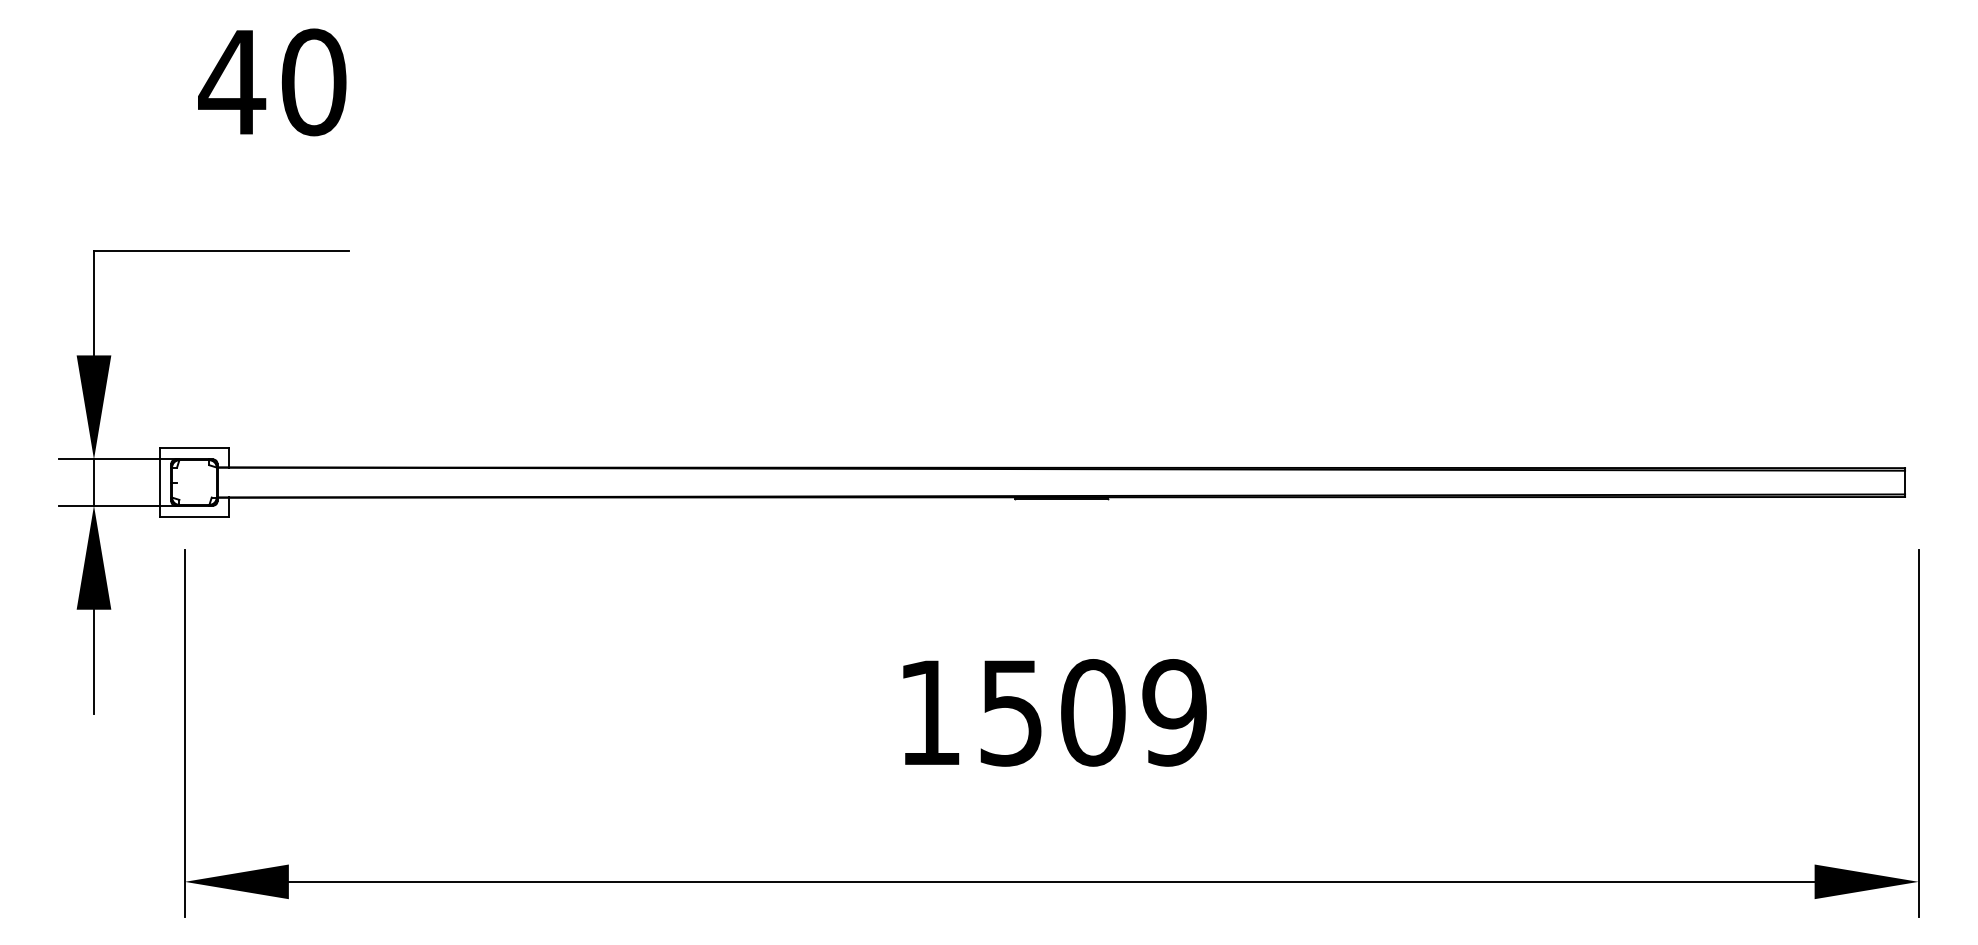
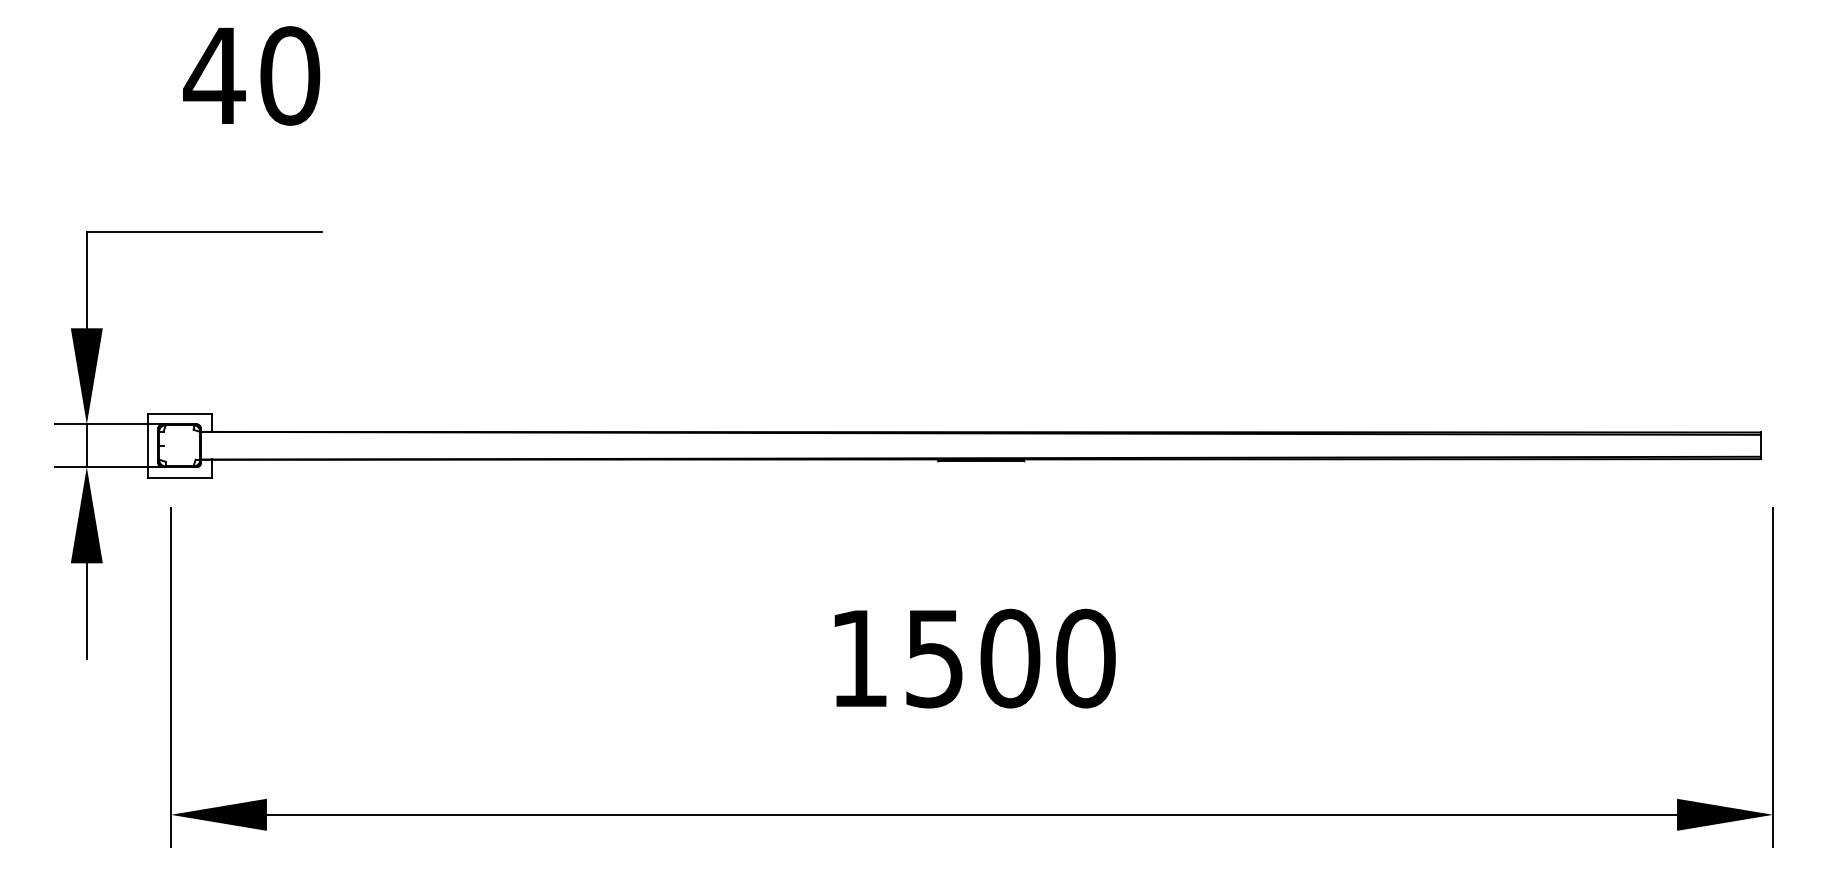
text: (1174, 712) -> (1085, 658), 1509 -> 1500

